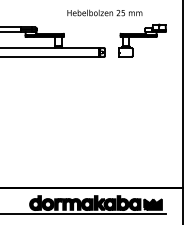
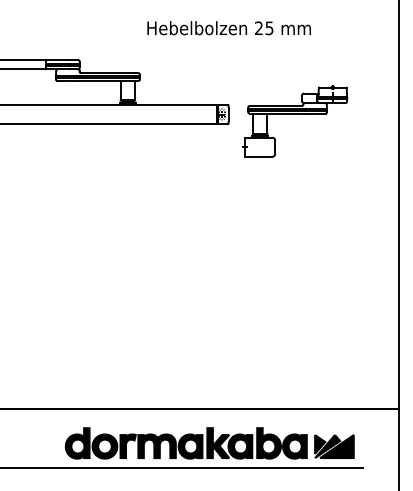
part: (142, 40) -> (296, 121), moved

